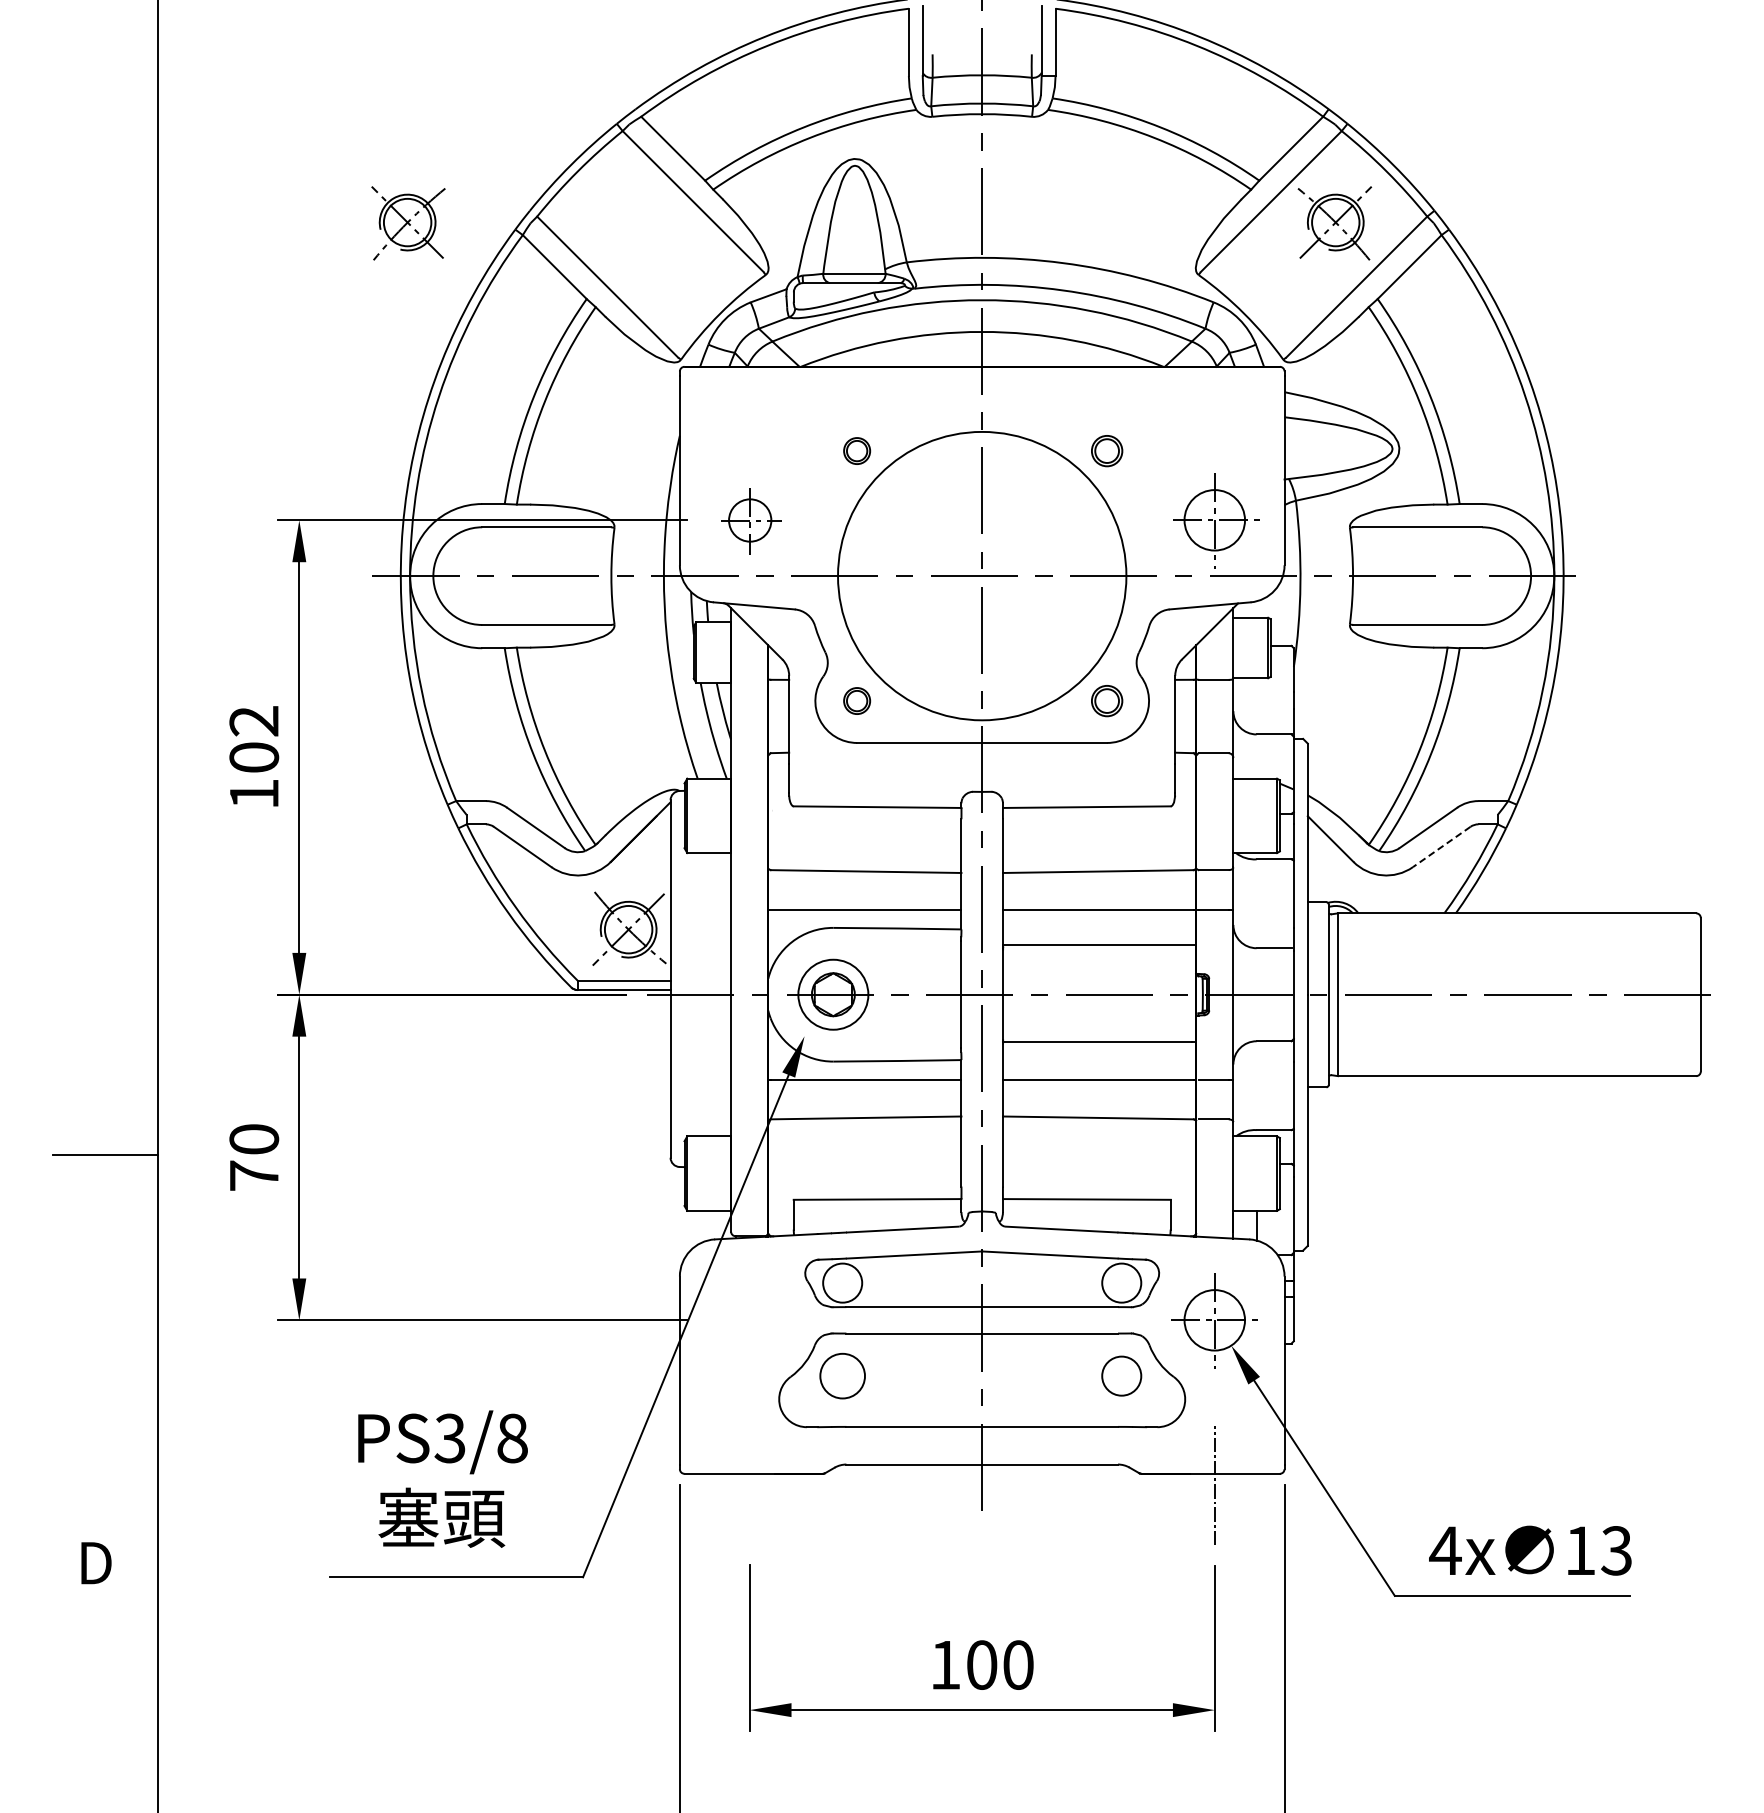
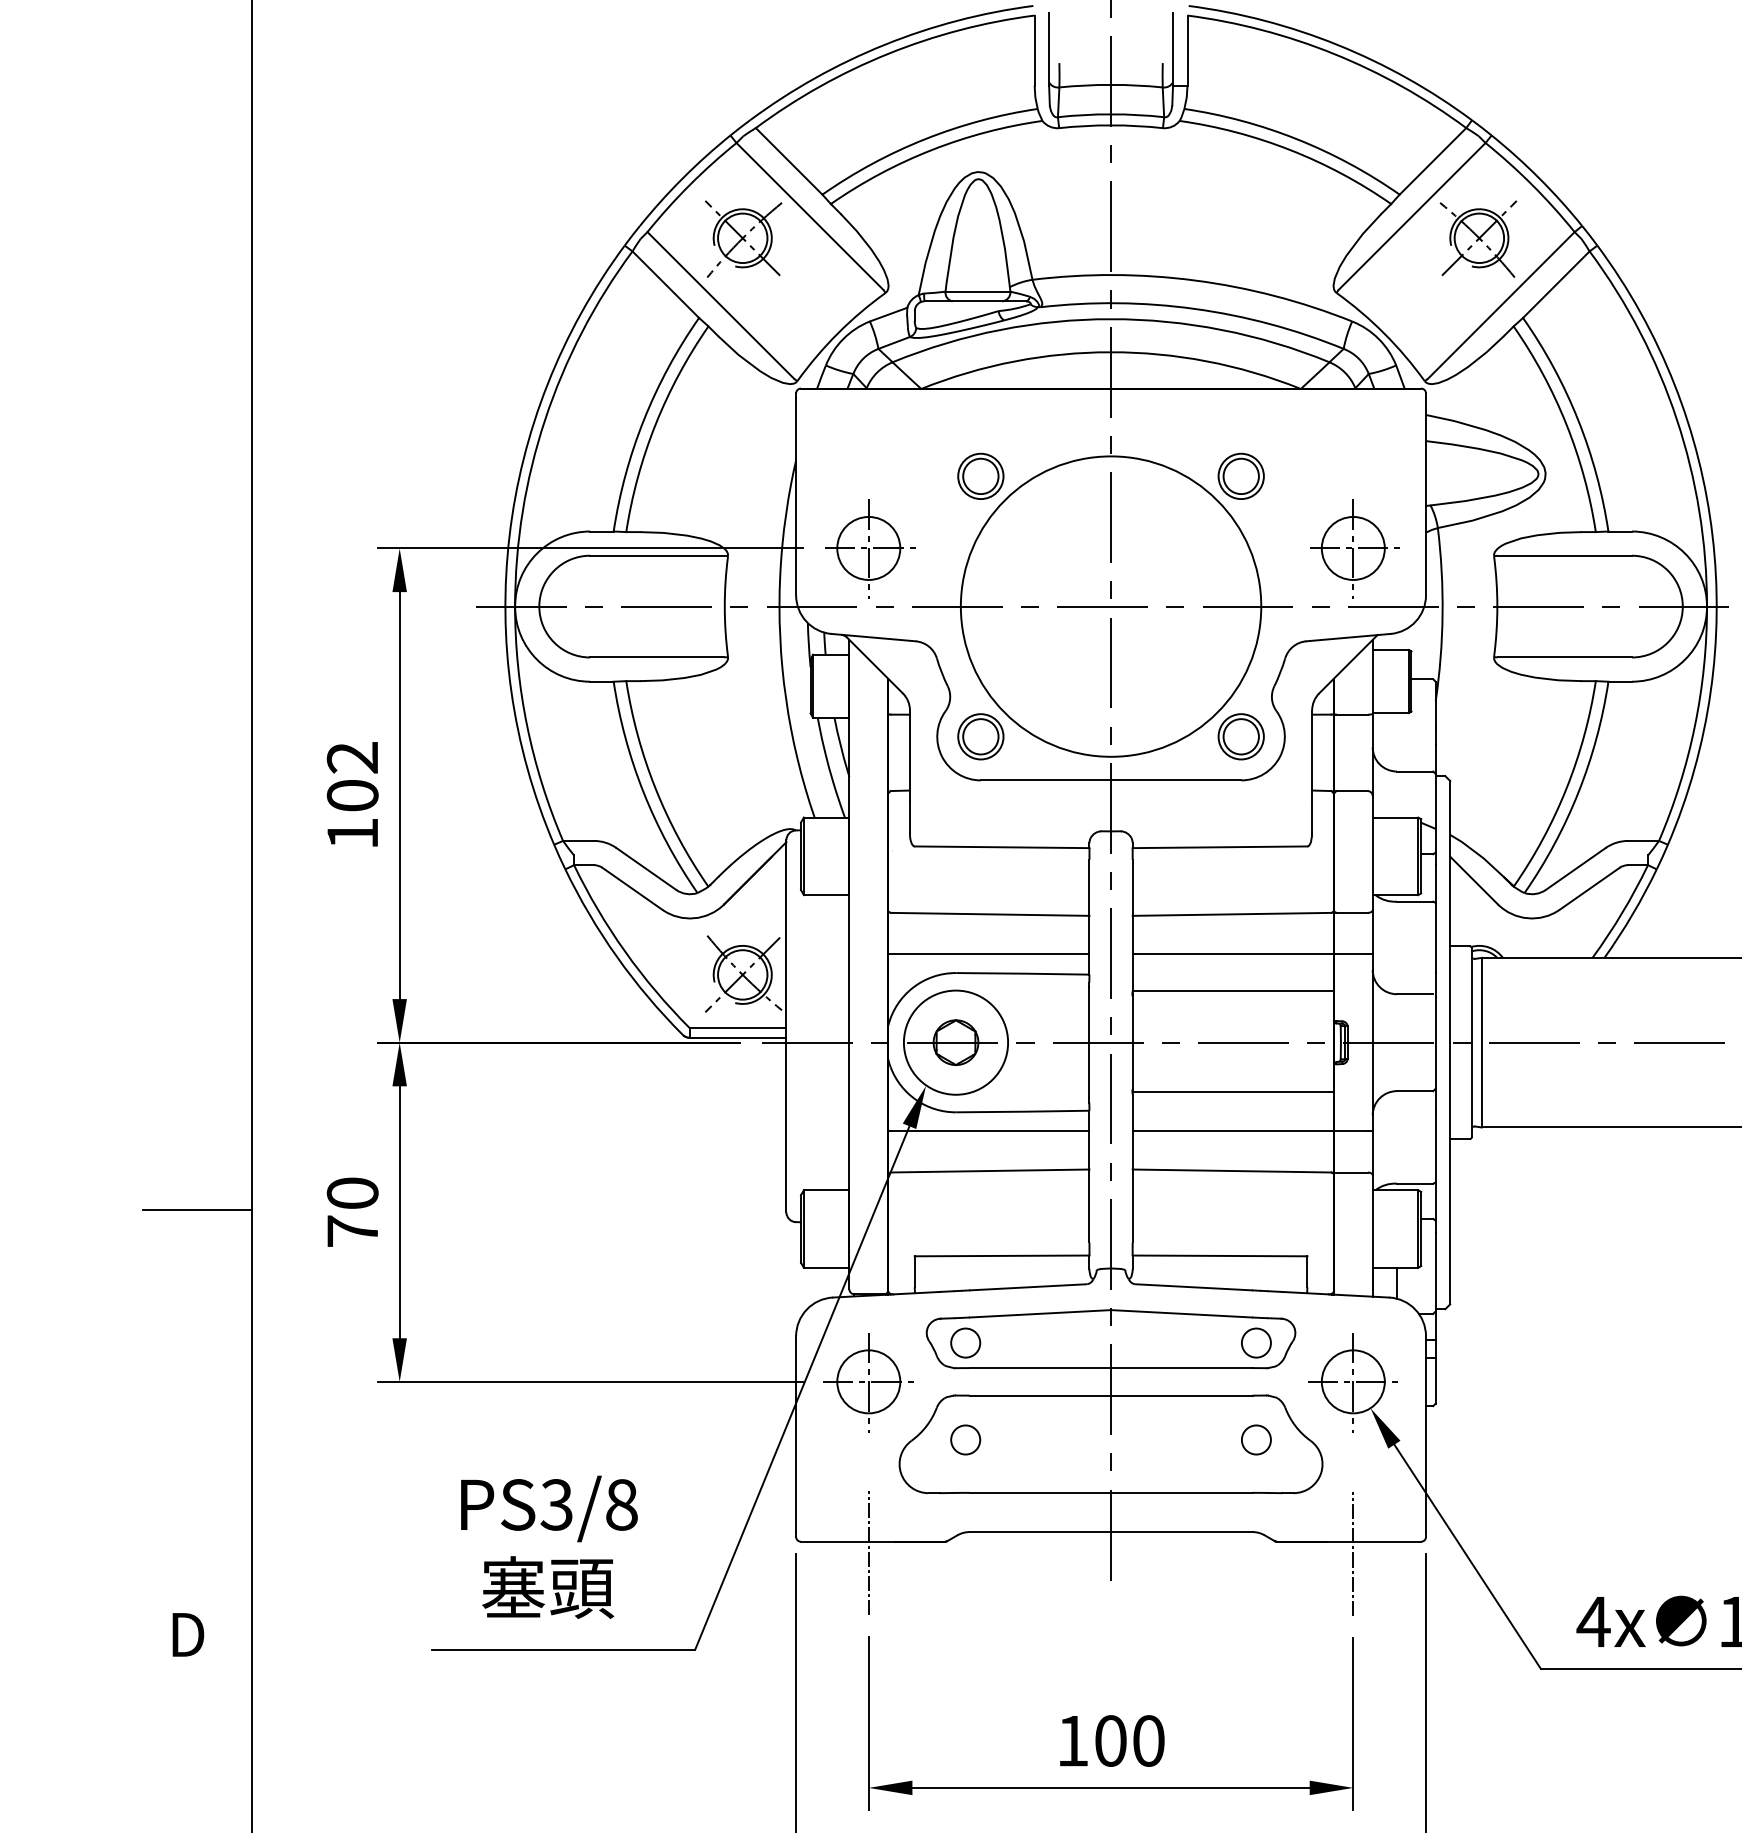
part: (408, 223) -> (743, 239), moved
part: (856, 450) -> (980, 475), size x1.67
part: (1106, 450) -> (1240, 475), size x1.43
part: (751, 520) -> (870, 548), size x1.43
part: (856, 700) -> (980, 736), size x1.67
part: (1106, 700) -> (1240, 736), size x1.43
line: (1441, 847) -> (1589, 889), dashed -> solid
circle: (833, 994) -> (956, 1042), size x1.43
circle: (842, 1283) -> (965, 1343), size x0.71
circle: (1121, 1283) -> (1256, 1343), size x0.71
part: (749, 1320) -> (868, 1382), added
circle: (842, 1376) -> (965, 1440), size x0.62
circle: (1121, 1376) -> (1256, 1440), size x0.71
line: (749, 1484) -> (868, 1552), added

